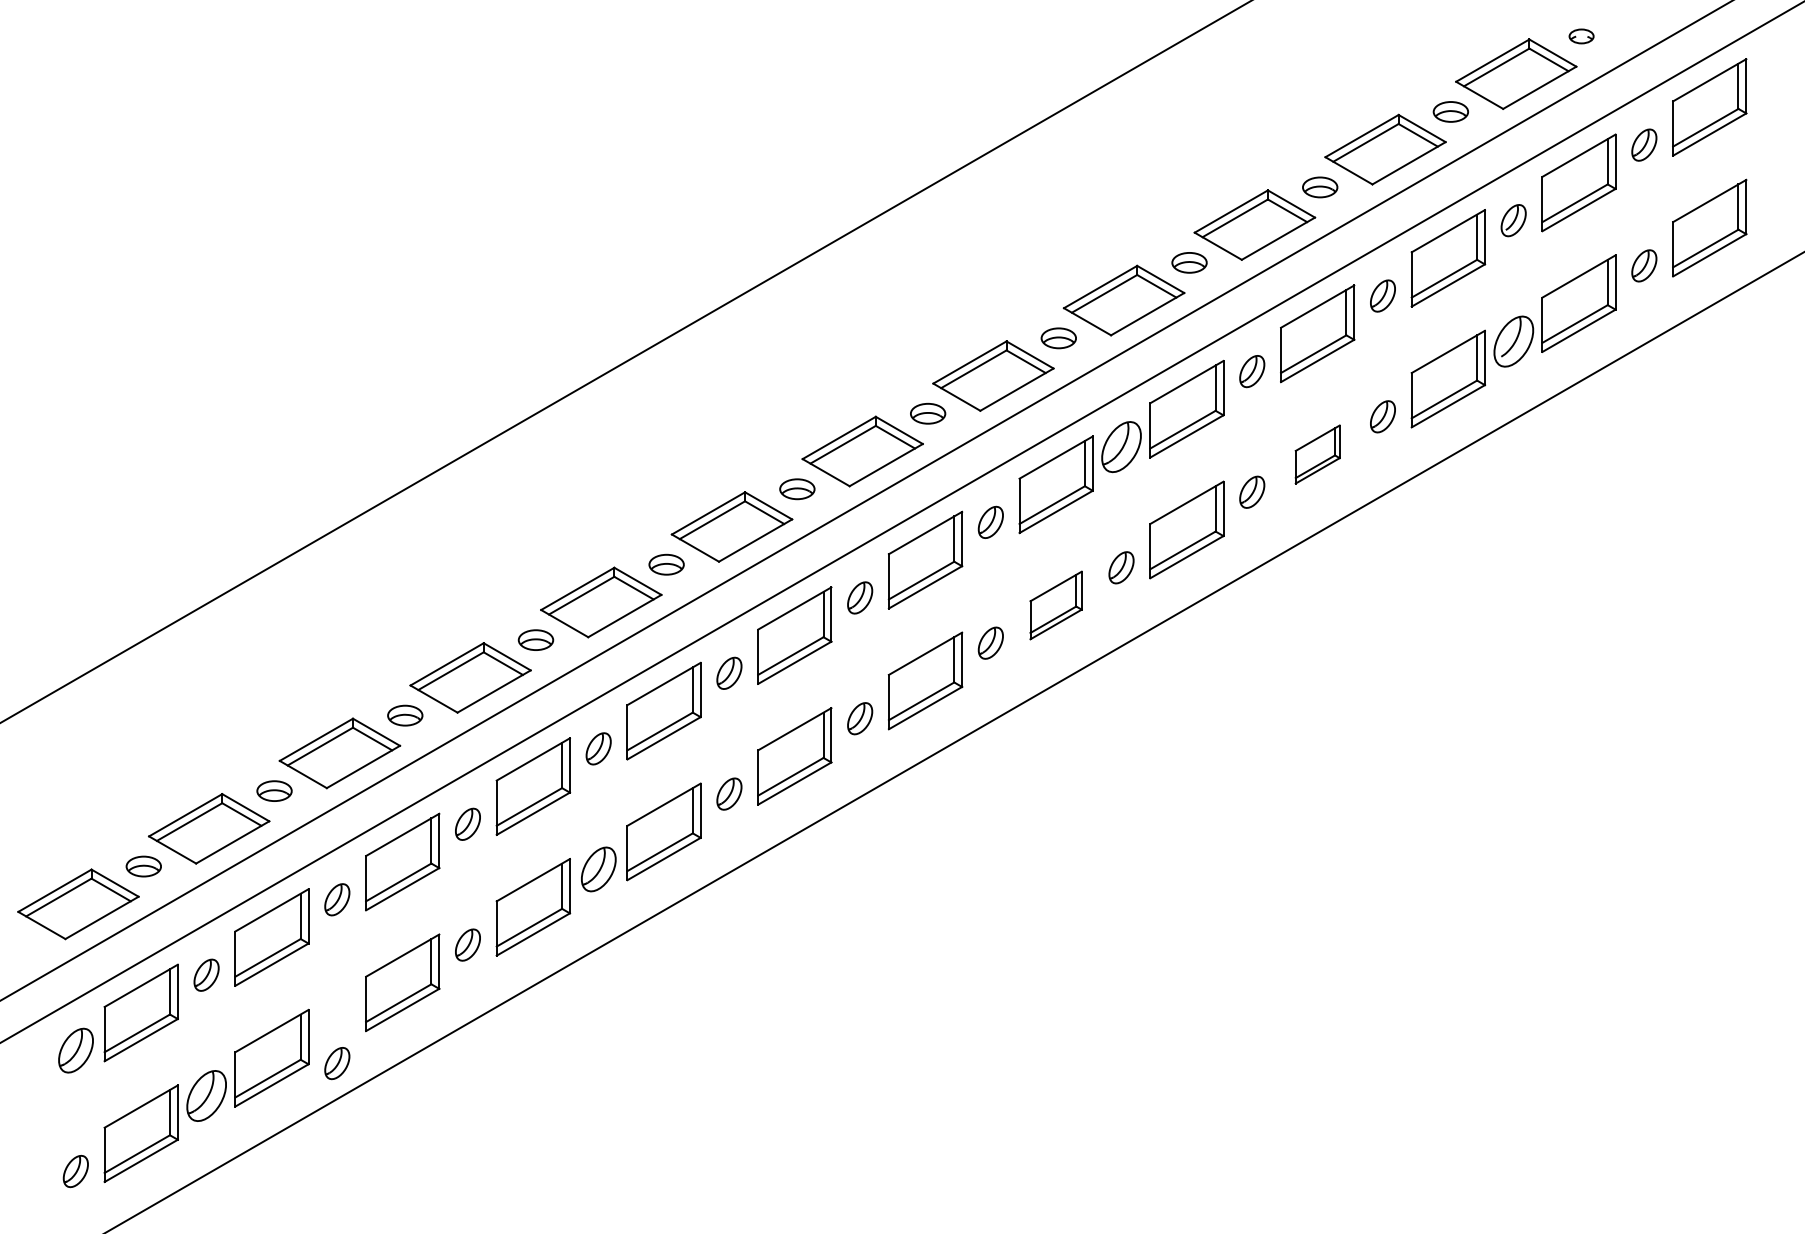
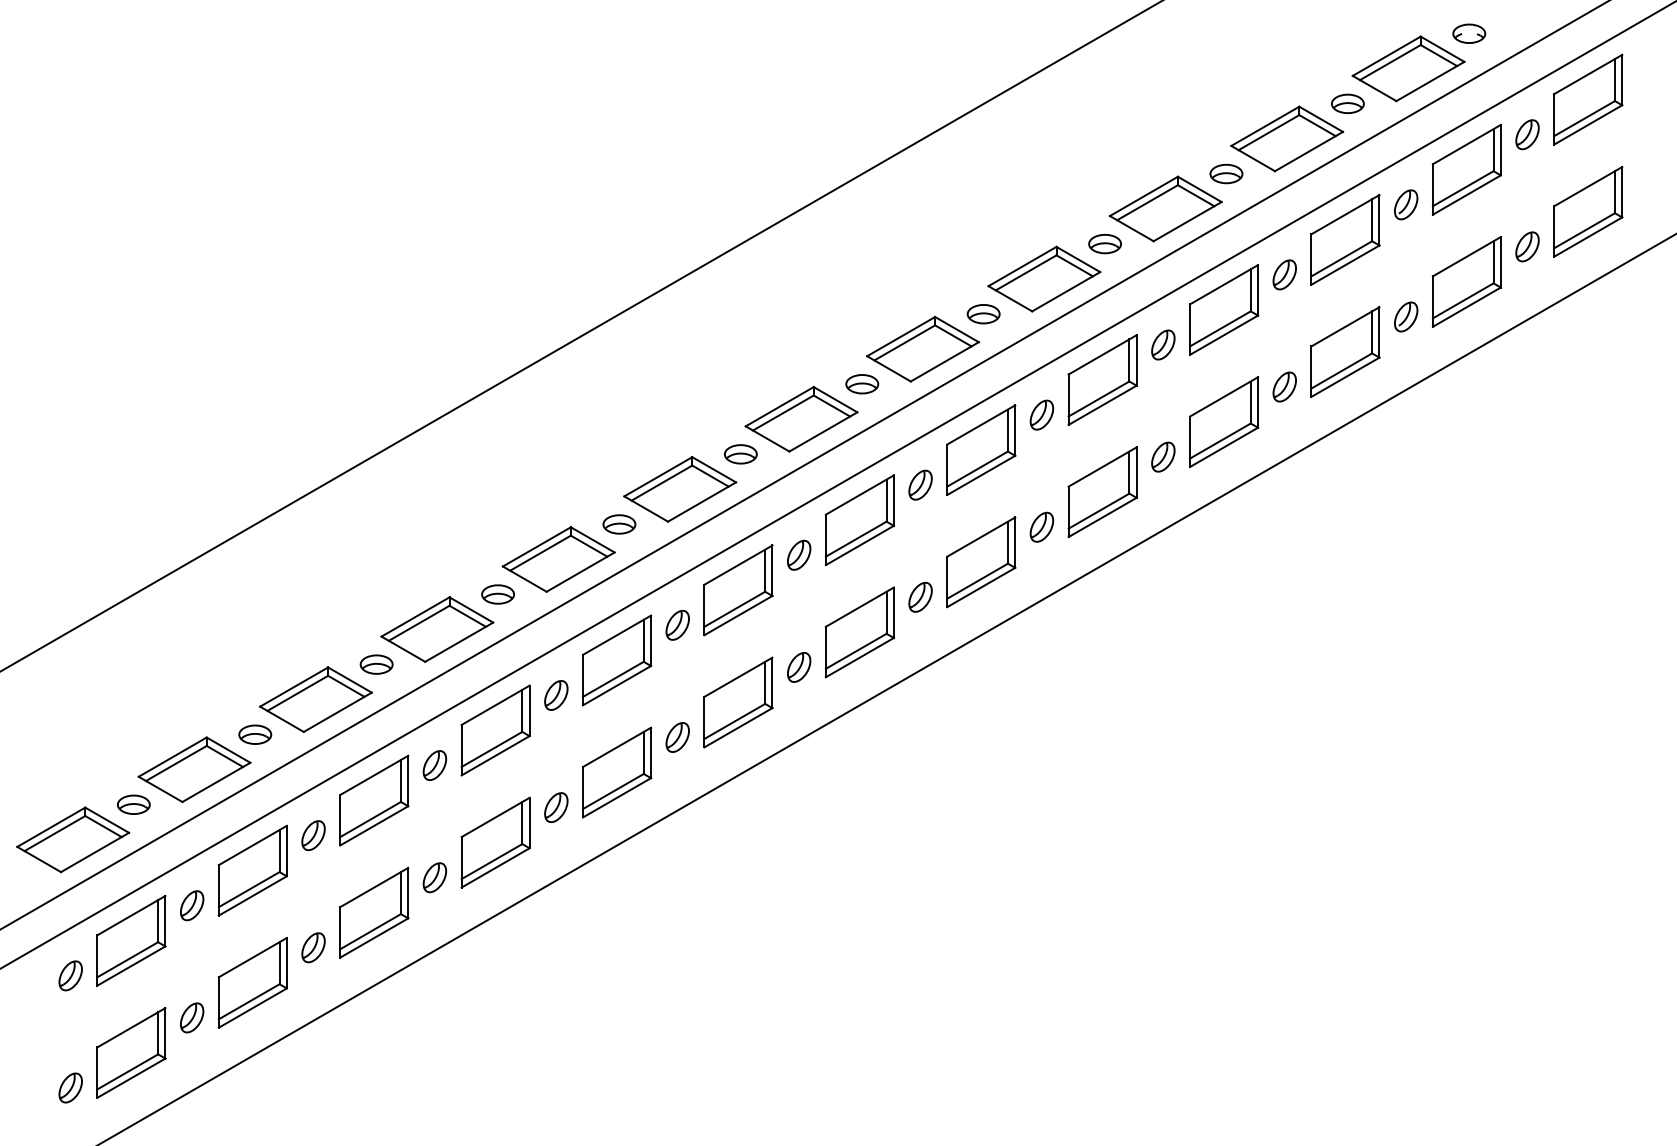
part: (1581, 36) -> (1469, 33), size x1.43
part: (1513, 340) -> (1405, 316), size x0.62
part: (1121, 446) -> (1041, 414), size x0.62
part: (1317, 454) -> (1223, 422), size x1.67
part: (1055, 605) -> (980, 562), size x1.43
part: (598, 869) -> (556, 807), size x0.71
part: (75, 1050) -> (70, 975), size x0.71
part: (337, 1063) -> (313, 947), moved
part: (206, 1095) -> (192, 1017), size x0.62

